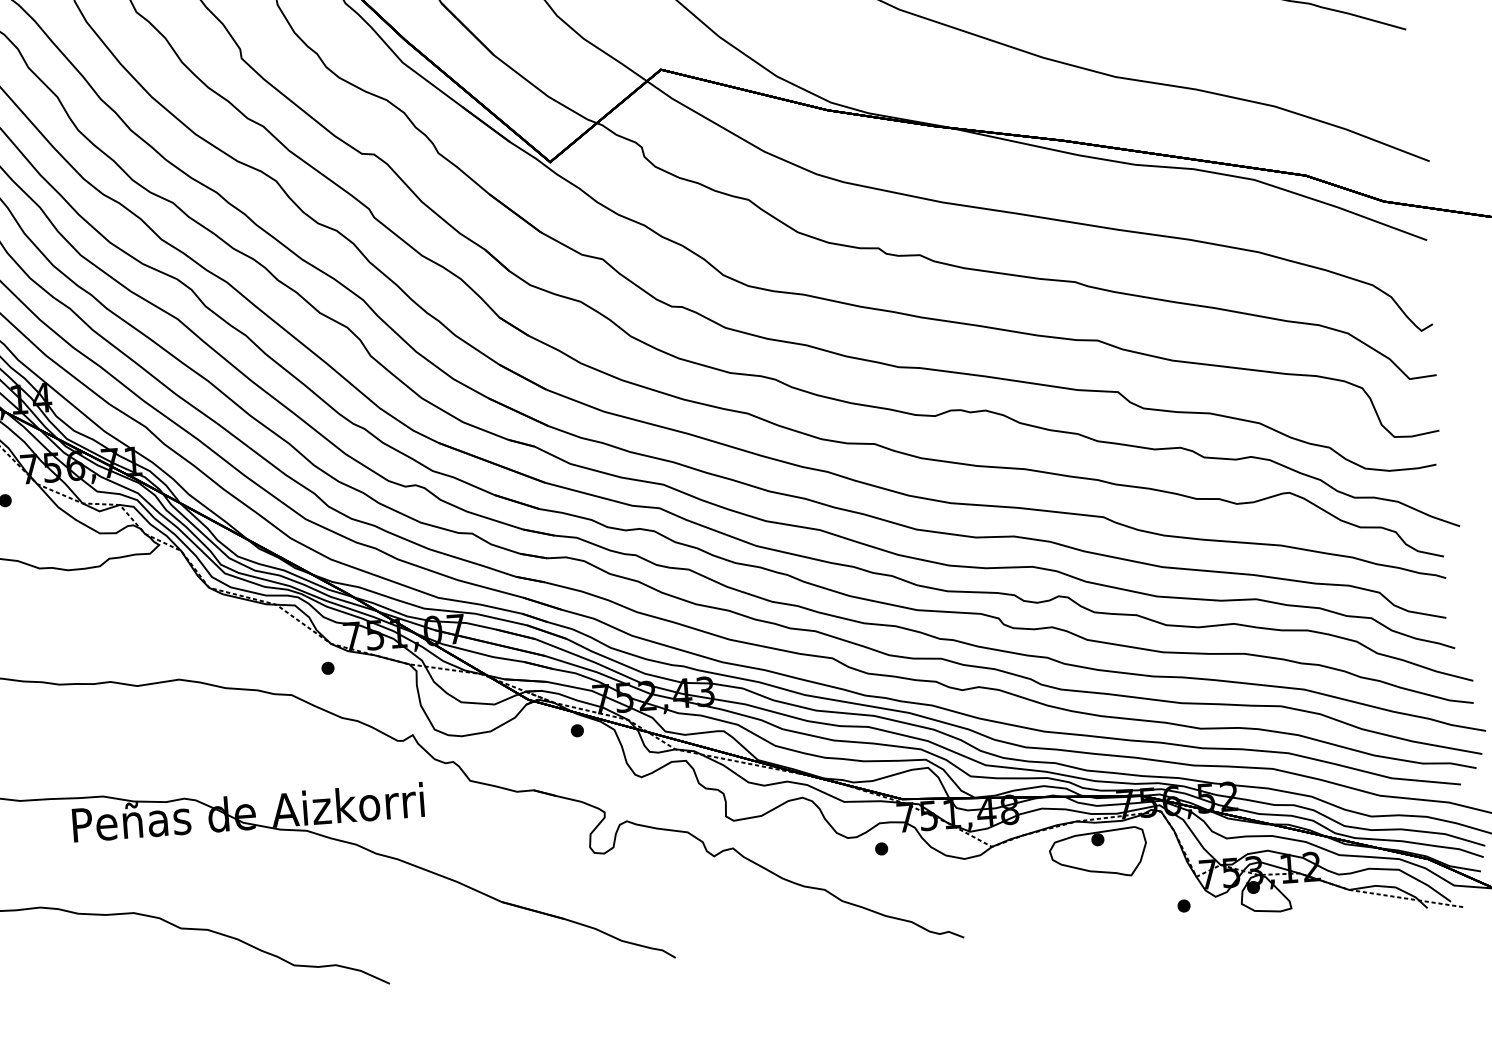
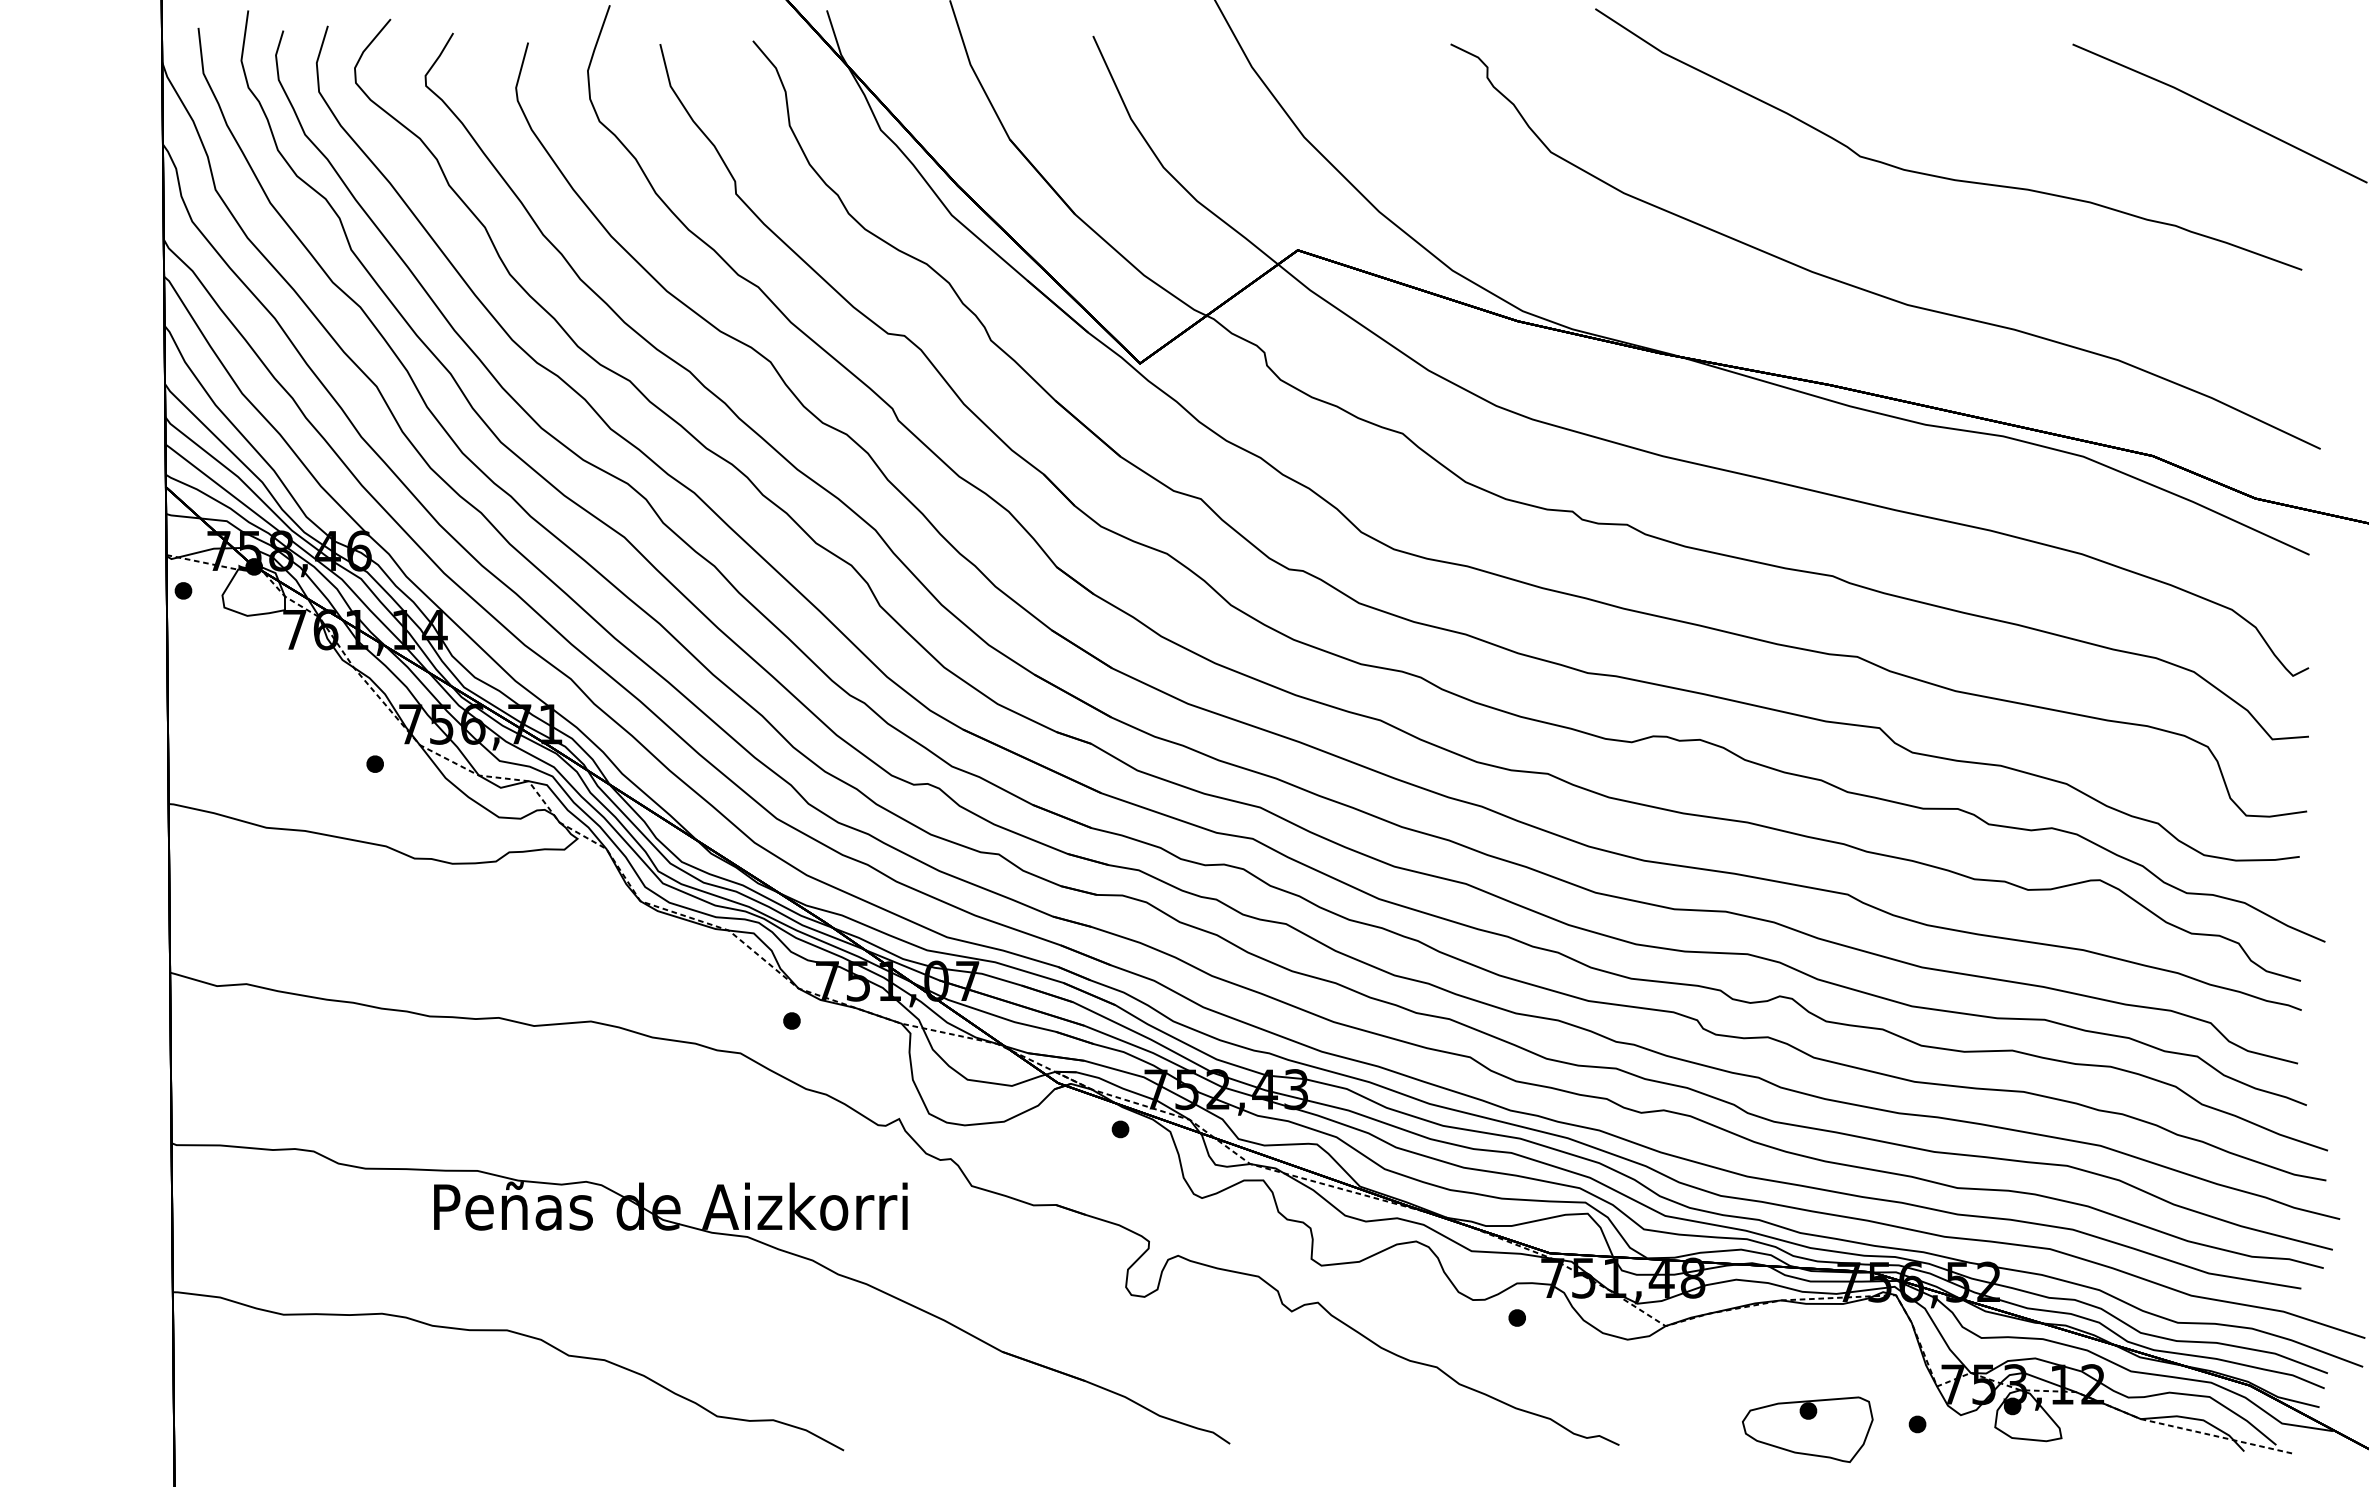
part: (1098, 853) -> (1807, 1429), moved

